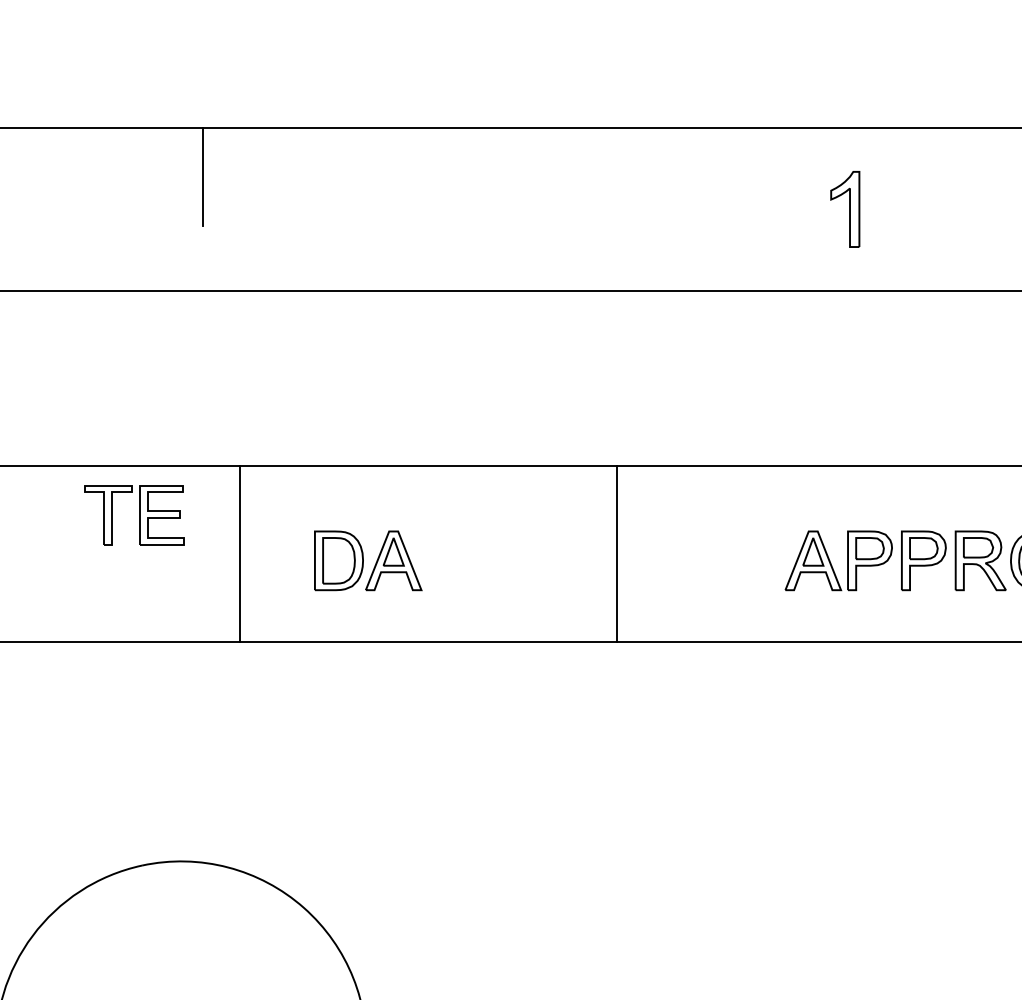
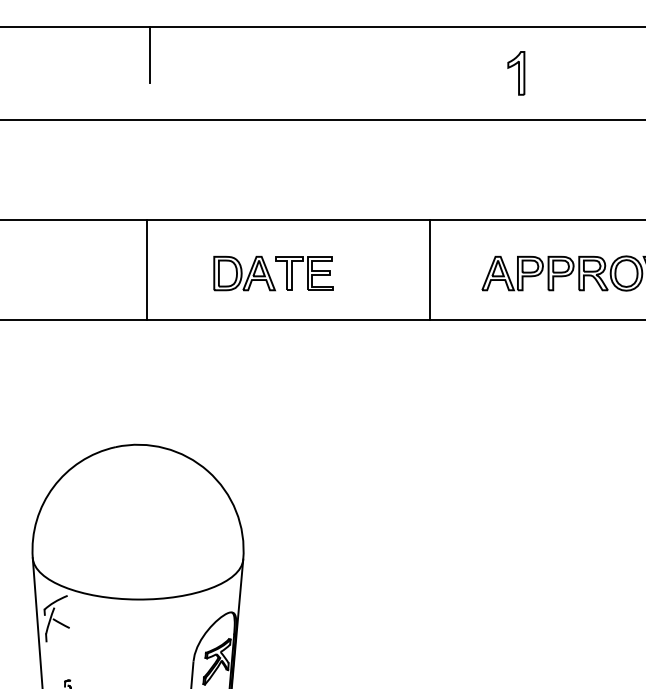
part: (134, 515) -> (304, 273), moved
line: (239, 553) -> (146, 269), moved
line: (617, 553) -> (430, 269), moved

